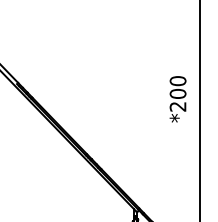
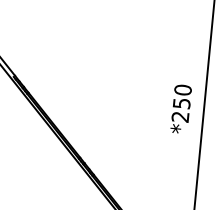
text: (177, 93) -> (181, 103), *200 -> *250

